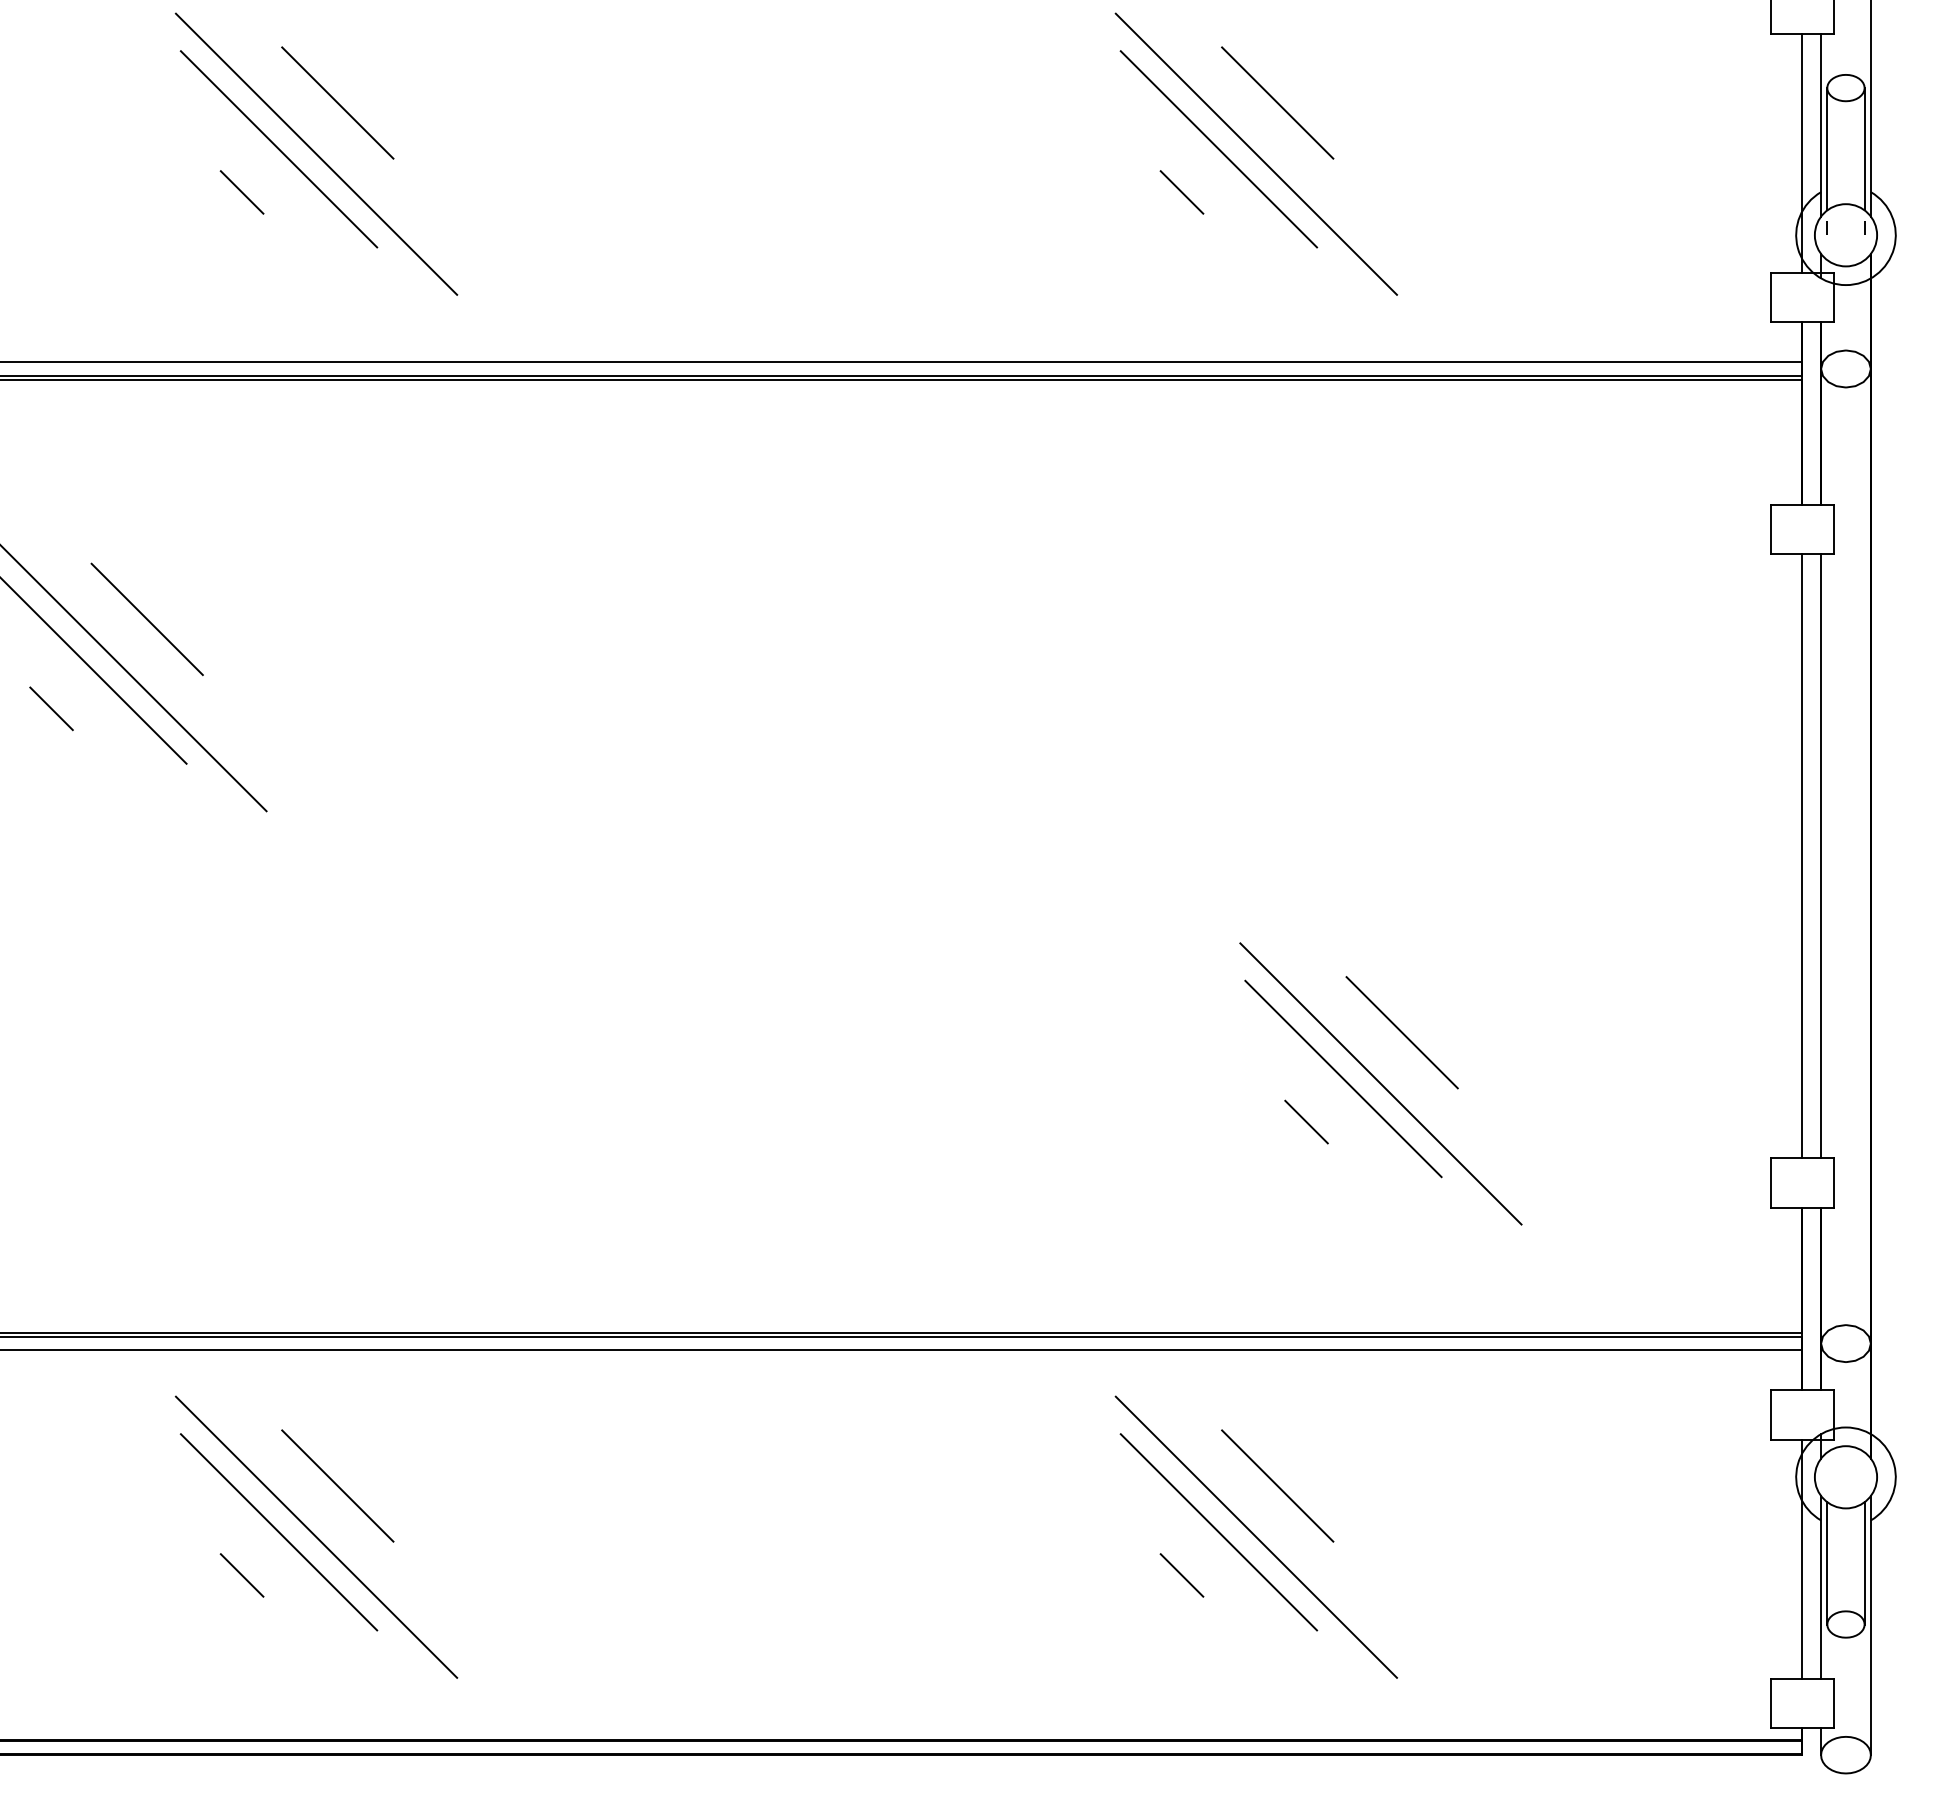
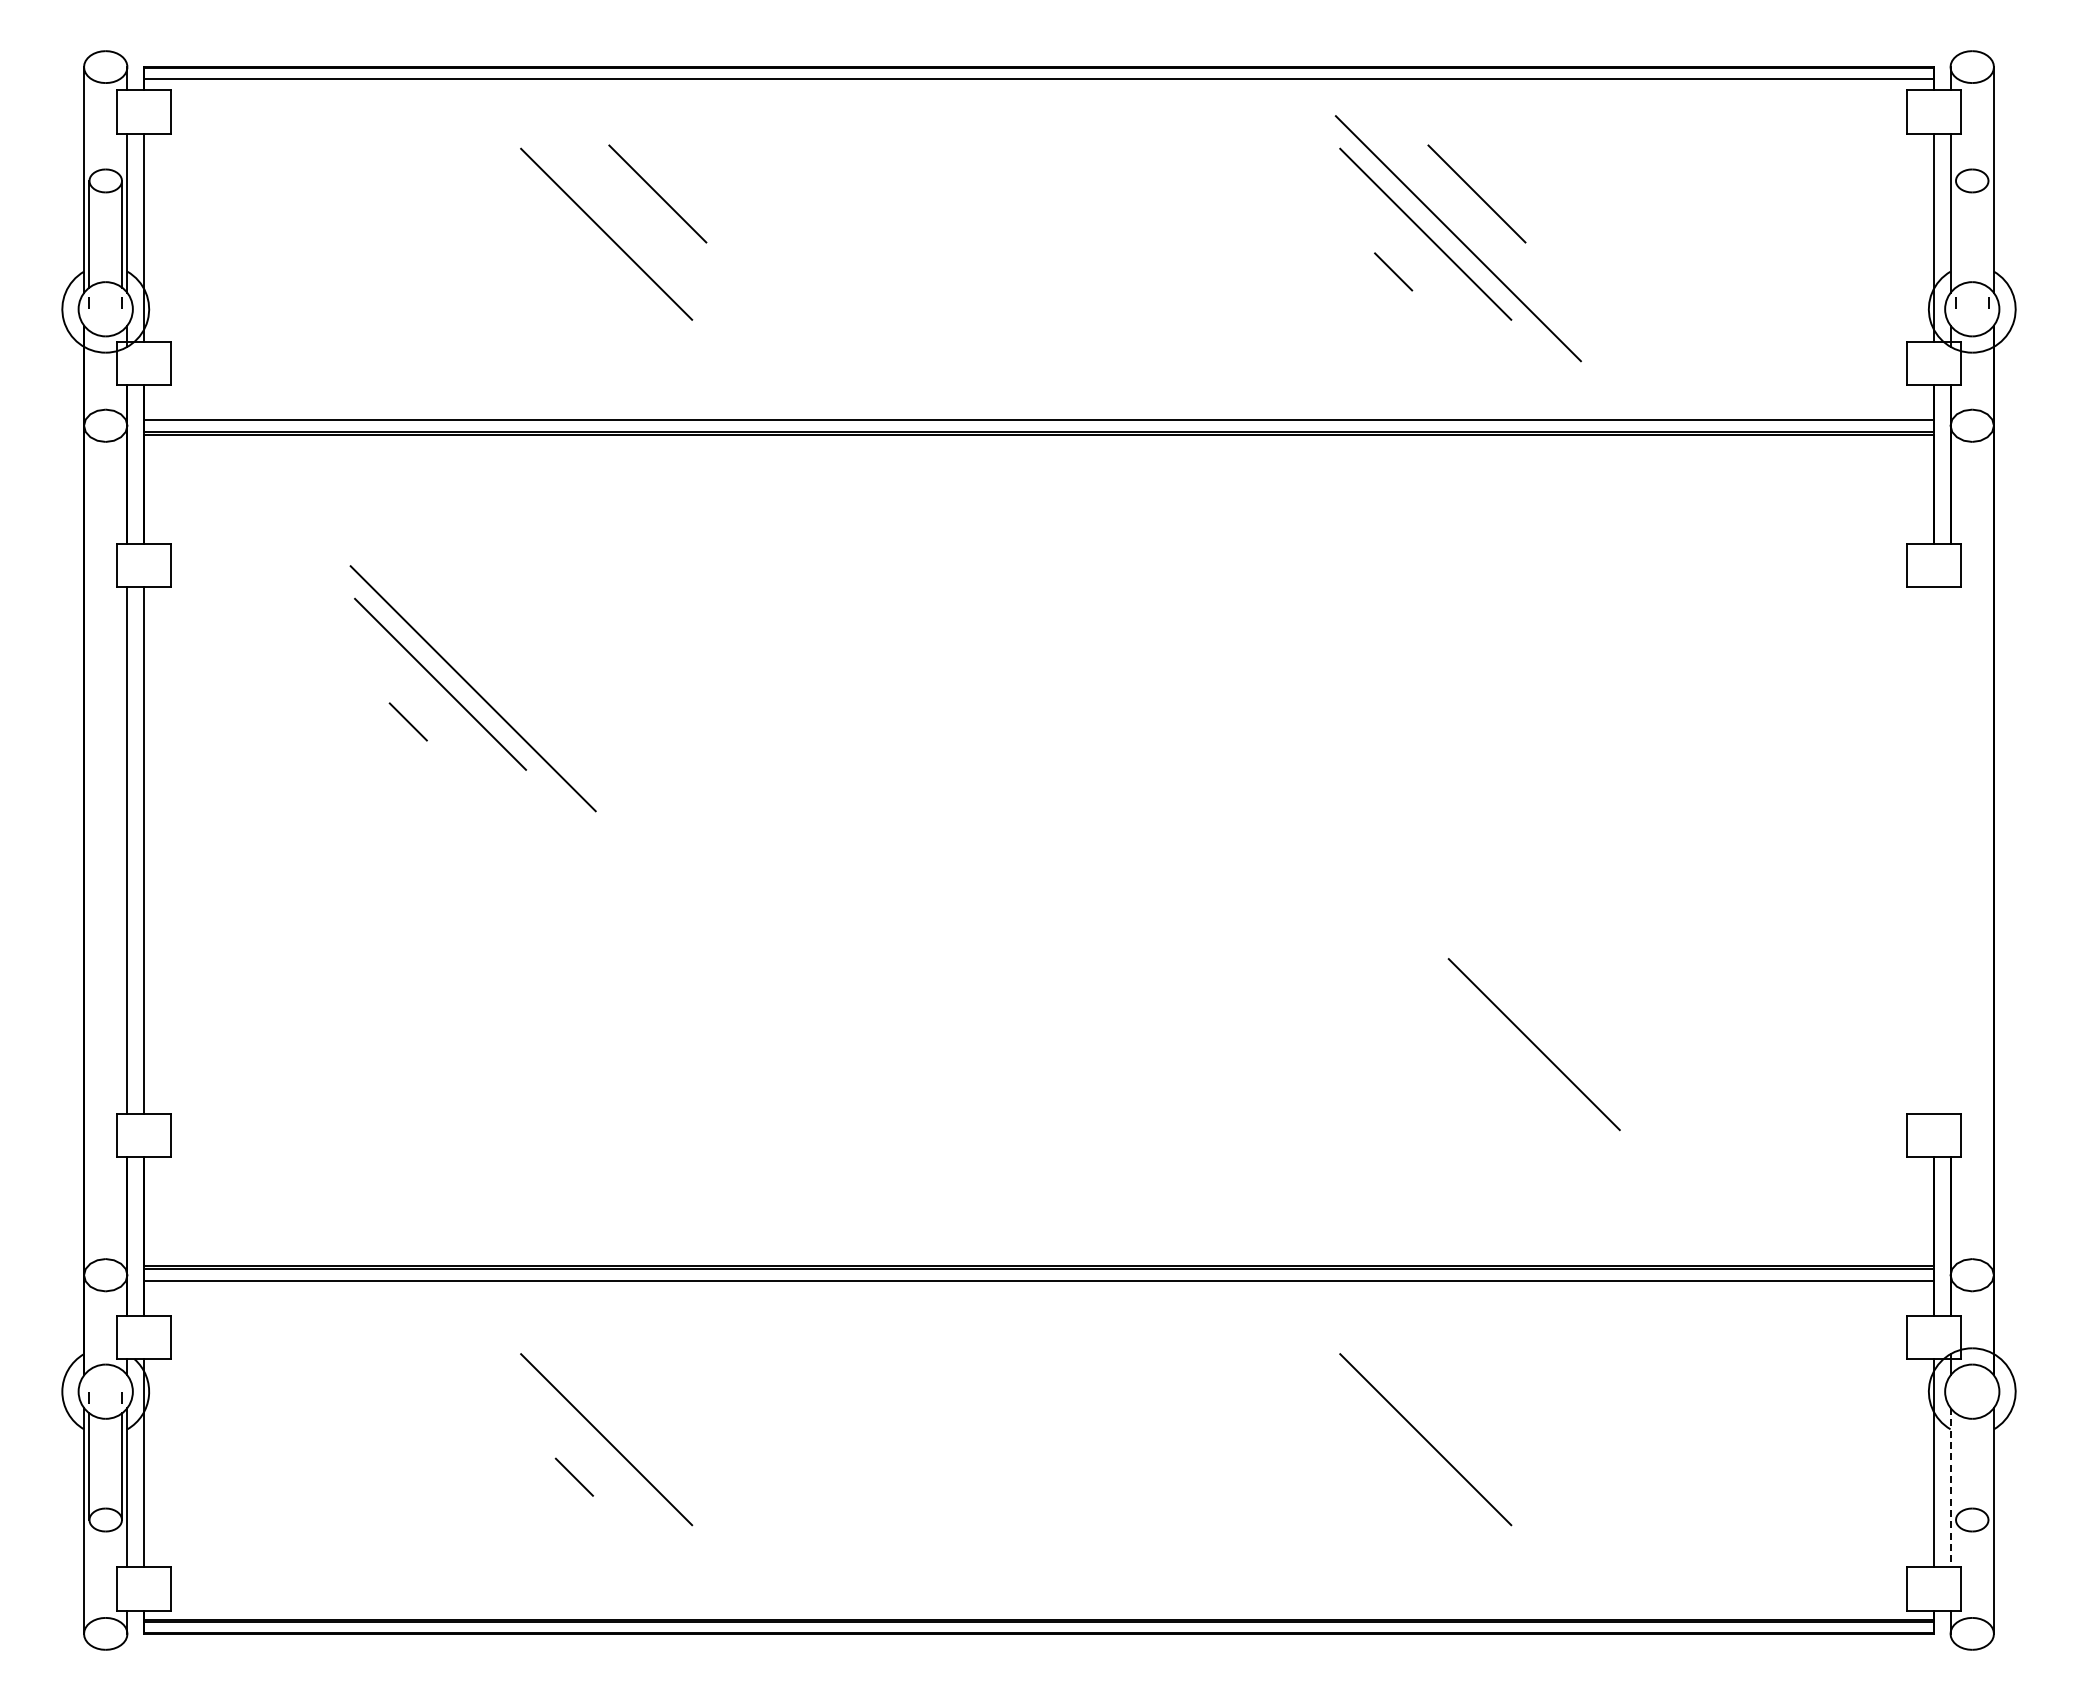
line: (1826, 148) -> (1955, 233), removed
line: (1864, 148) -> (1988, 233), removed
line: (315, 154) -> (638, 238), removed
line: (241, 191) -> (573, 271), removed
line: (146, 618) -> (491, 643), removed
line: (1802, 856) -> (1934, 850), removed
line: (1821, 856) -> (1950, 850), removed
line: (1402, 1031) -> (1585, 1003), removed
line: (1380, 1083) -> (1566, 1048), removed
line: (1305, 1121) -> (1501, 1081), removed
line: (337, 1485) -> (657, 1398), removed
line: (1277, 1485) -> (1476, 1398), removed
line: (315, 1536) -> (638, 1443), removed
line: (1255, 1536) -> (1457, 1443), removed
line: (1826, 1563) -> (1955, 1466), removed
line: (1864, 1563) -> (1988, 1466), removed
line: (1181, 1574) -> (1393, 1476), removed
line: (1821, 1587) -> (1950, 1487), solid -> dashed

